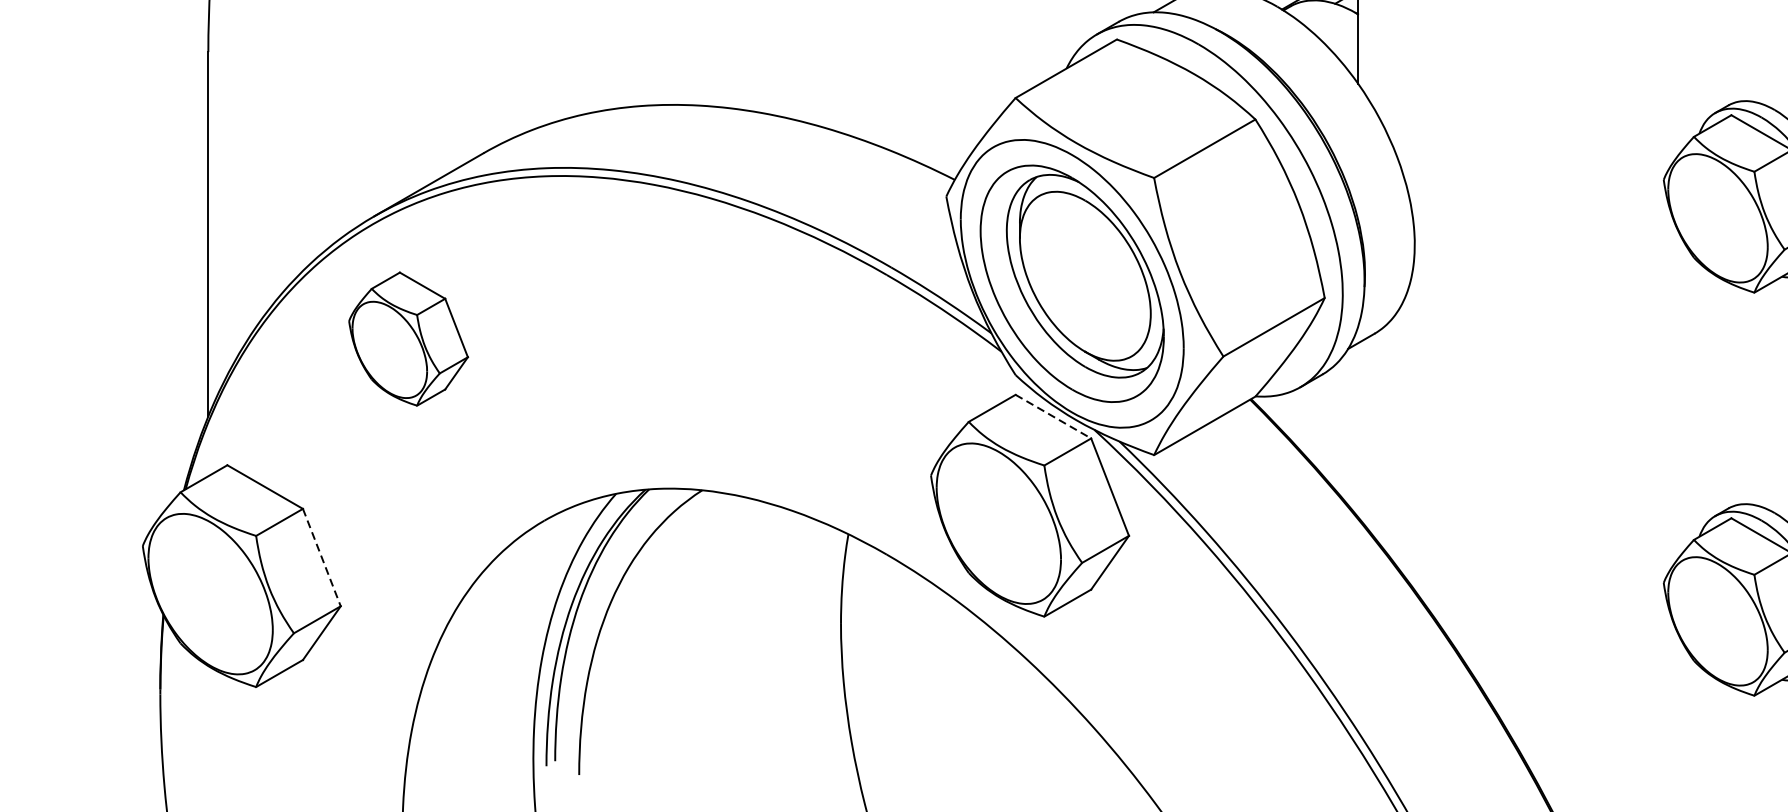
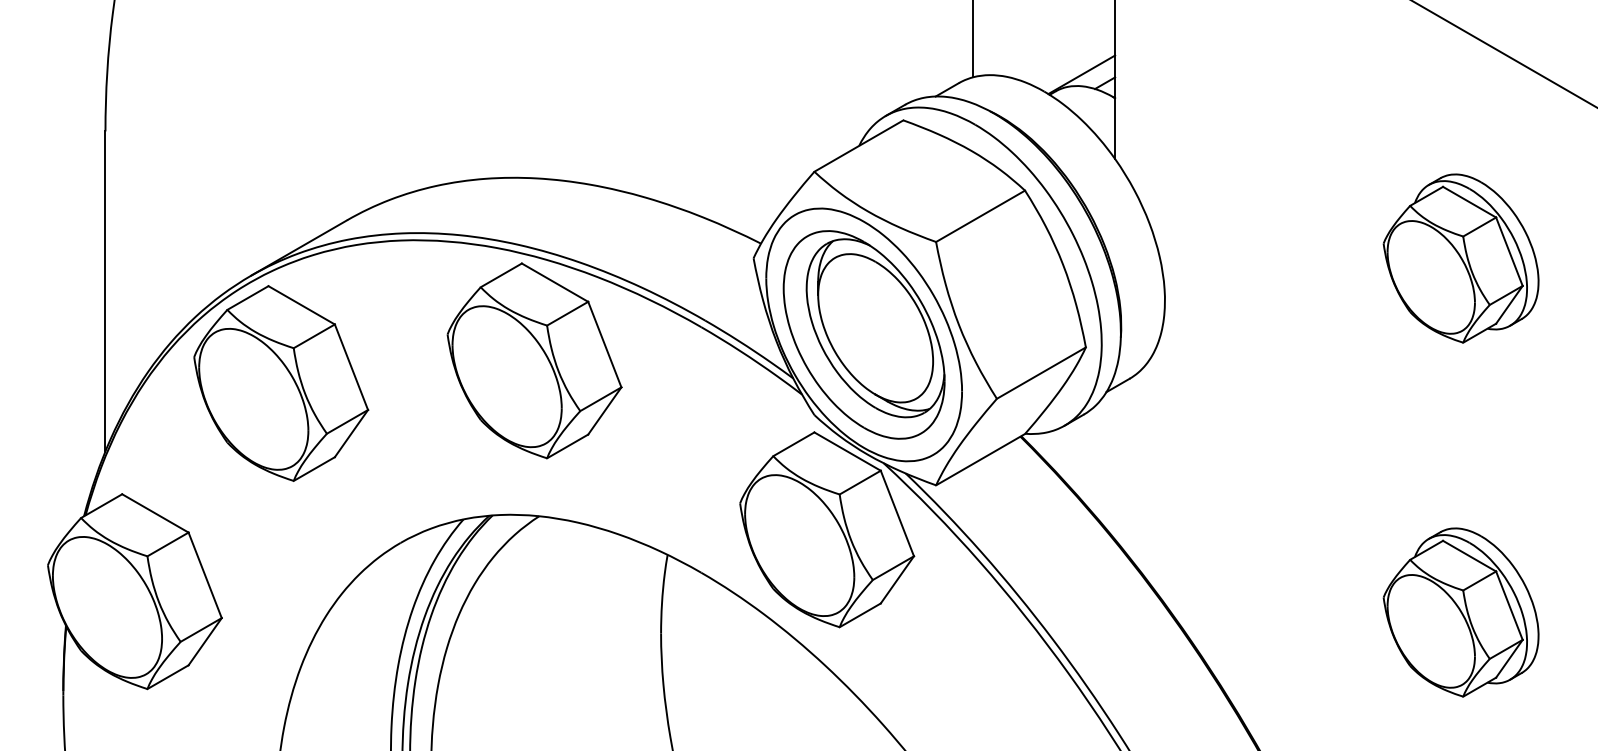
part: (696, 312) -> (534, 360), added
part: (408, 339) -> (281, 383), size x1.67
line: (1054, 416) -> (848, 451), dashed -> solid
line: (322, 557) -> (205, 575), dashed -> solid

